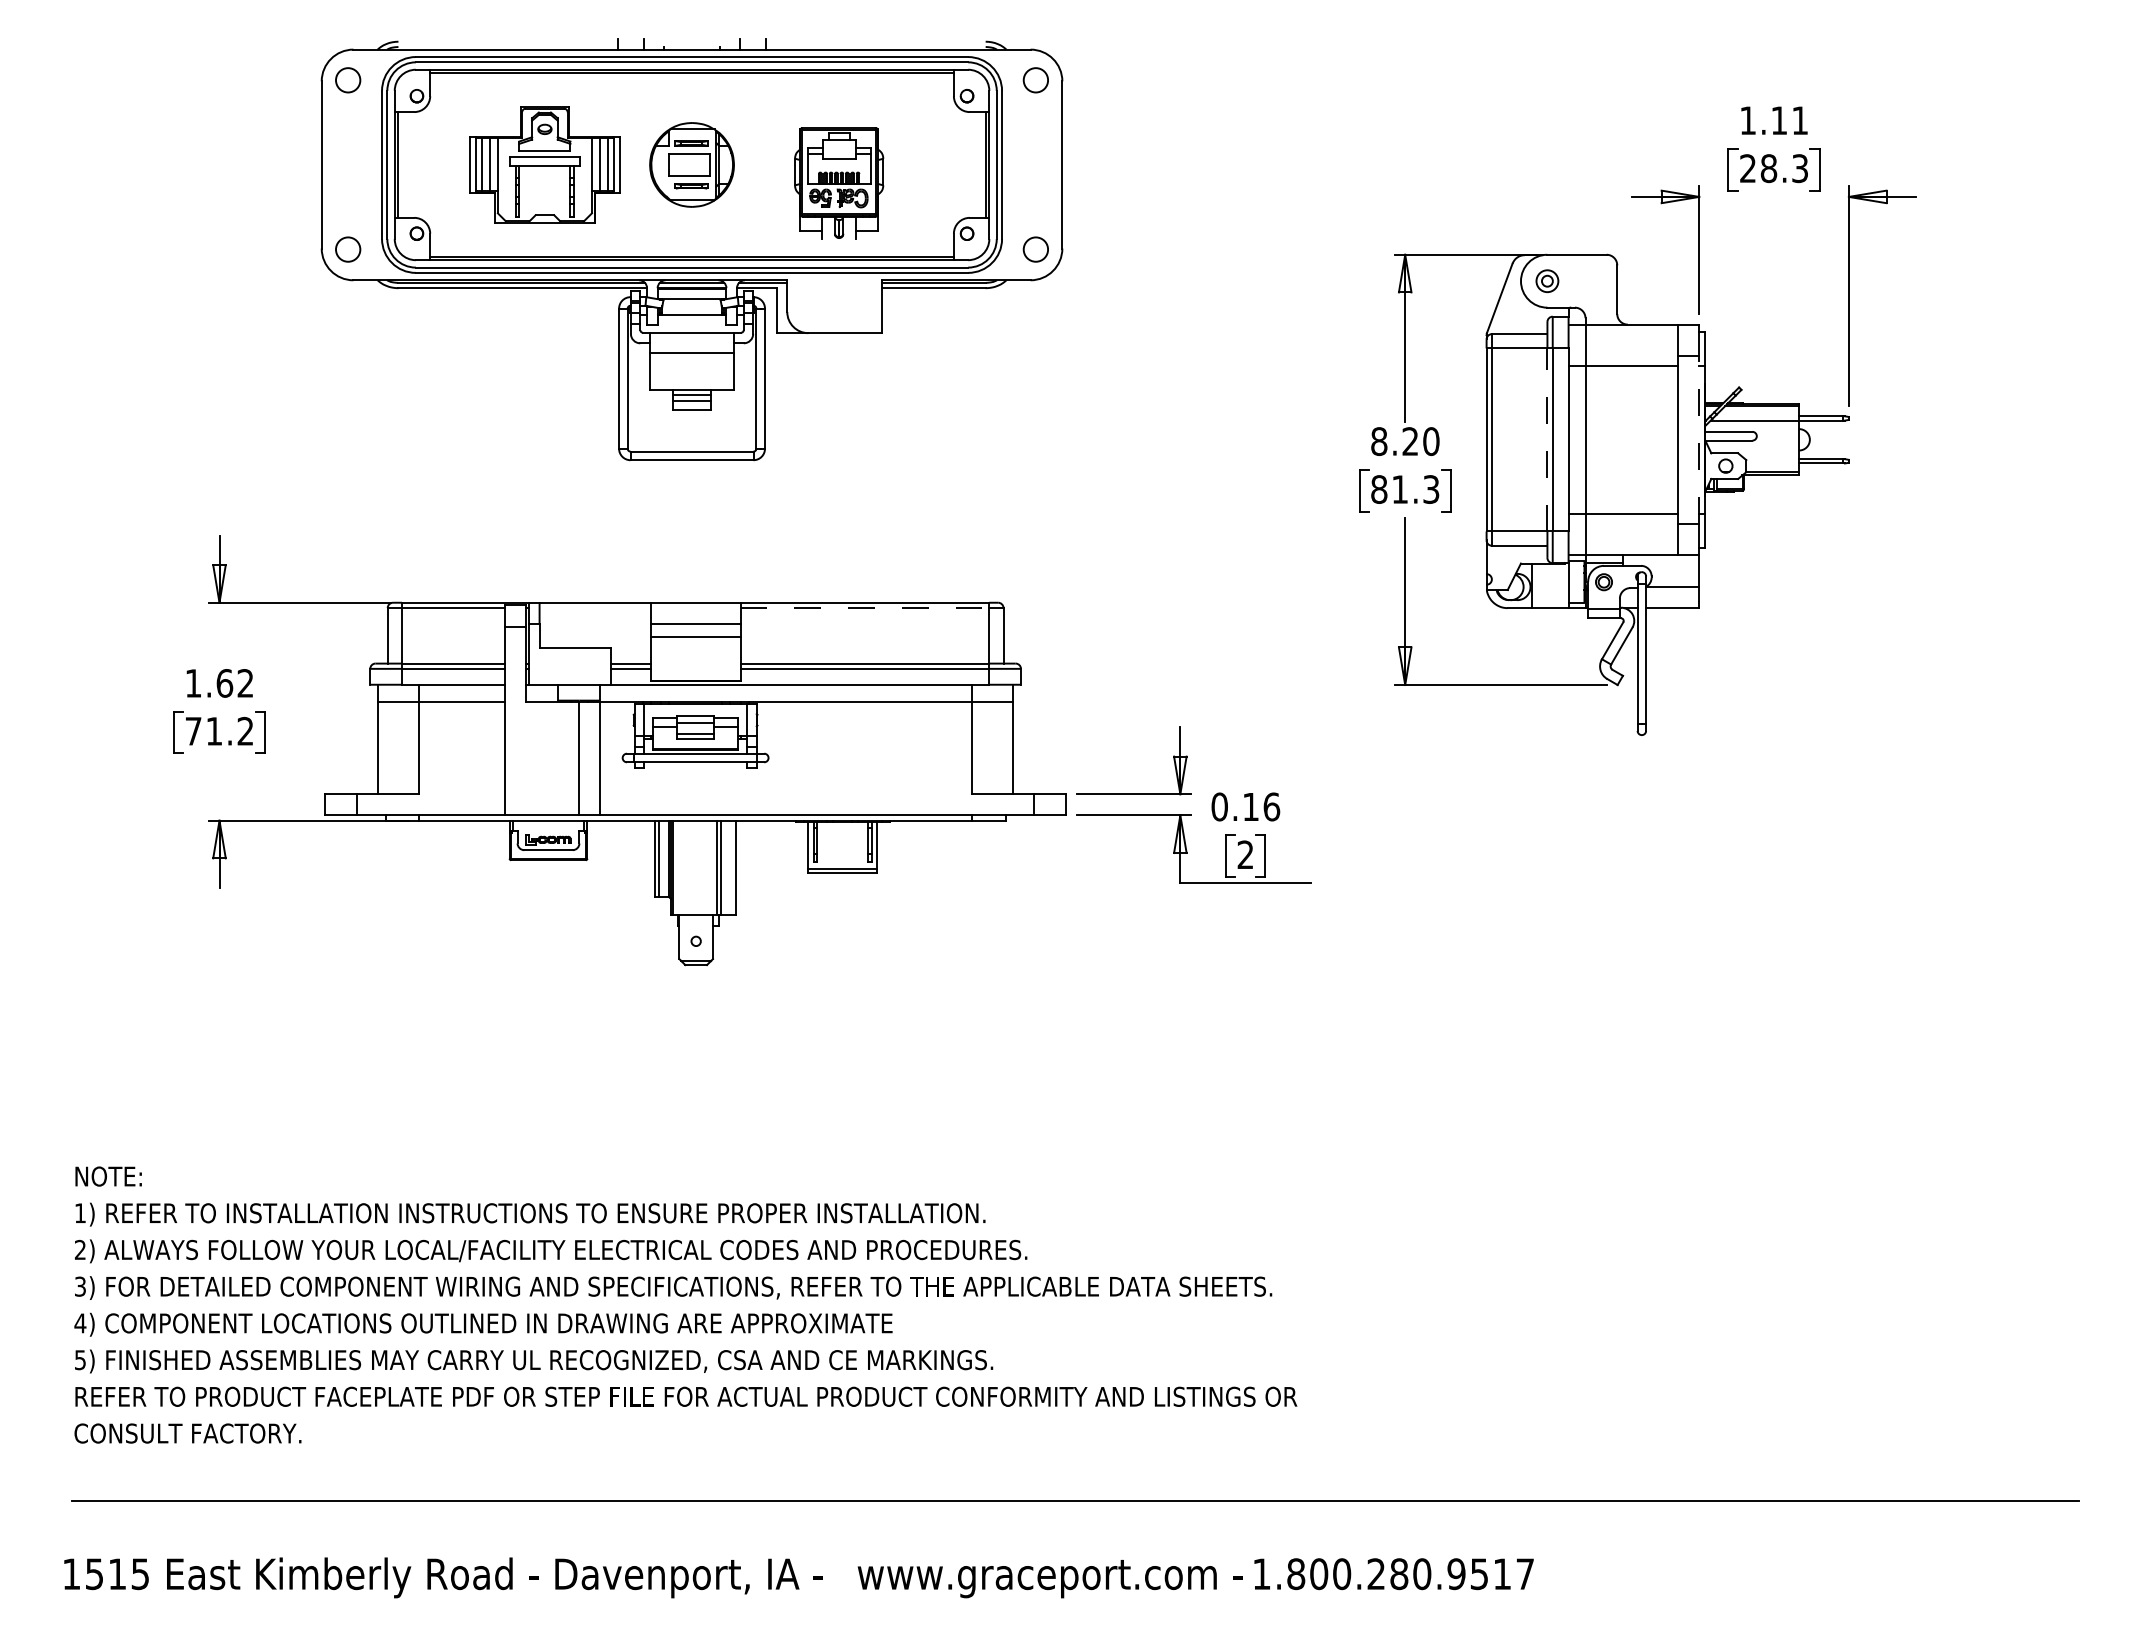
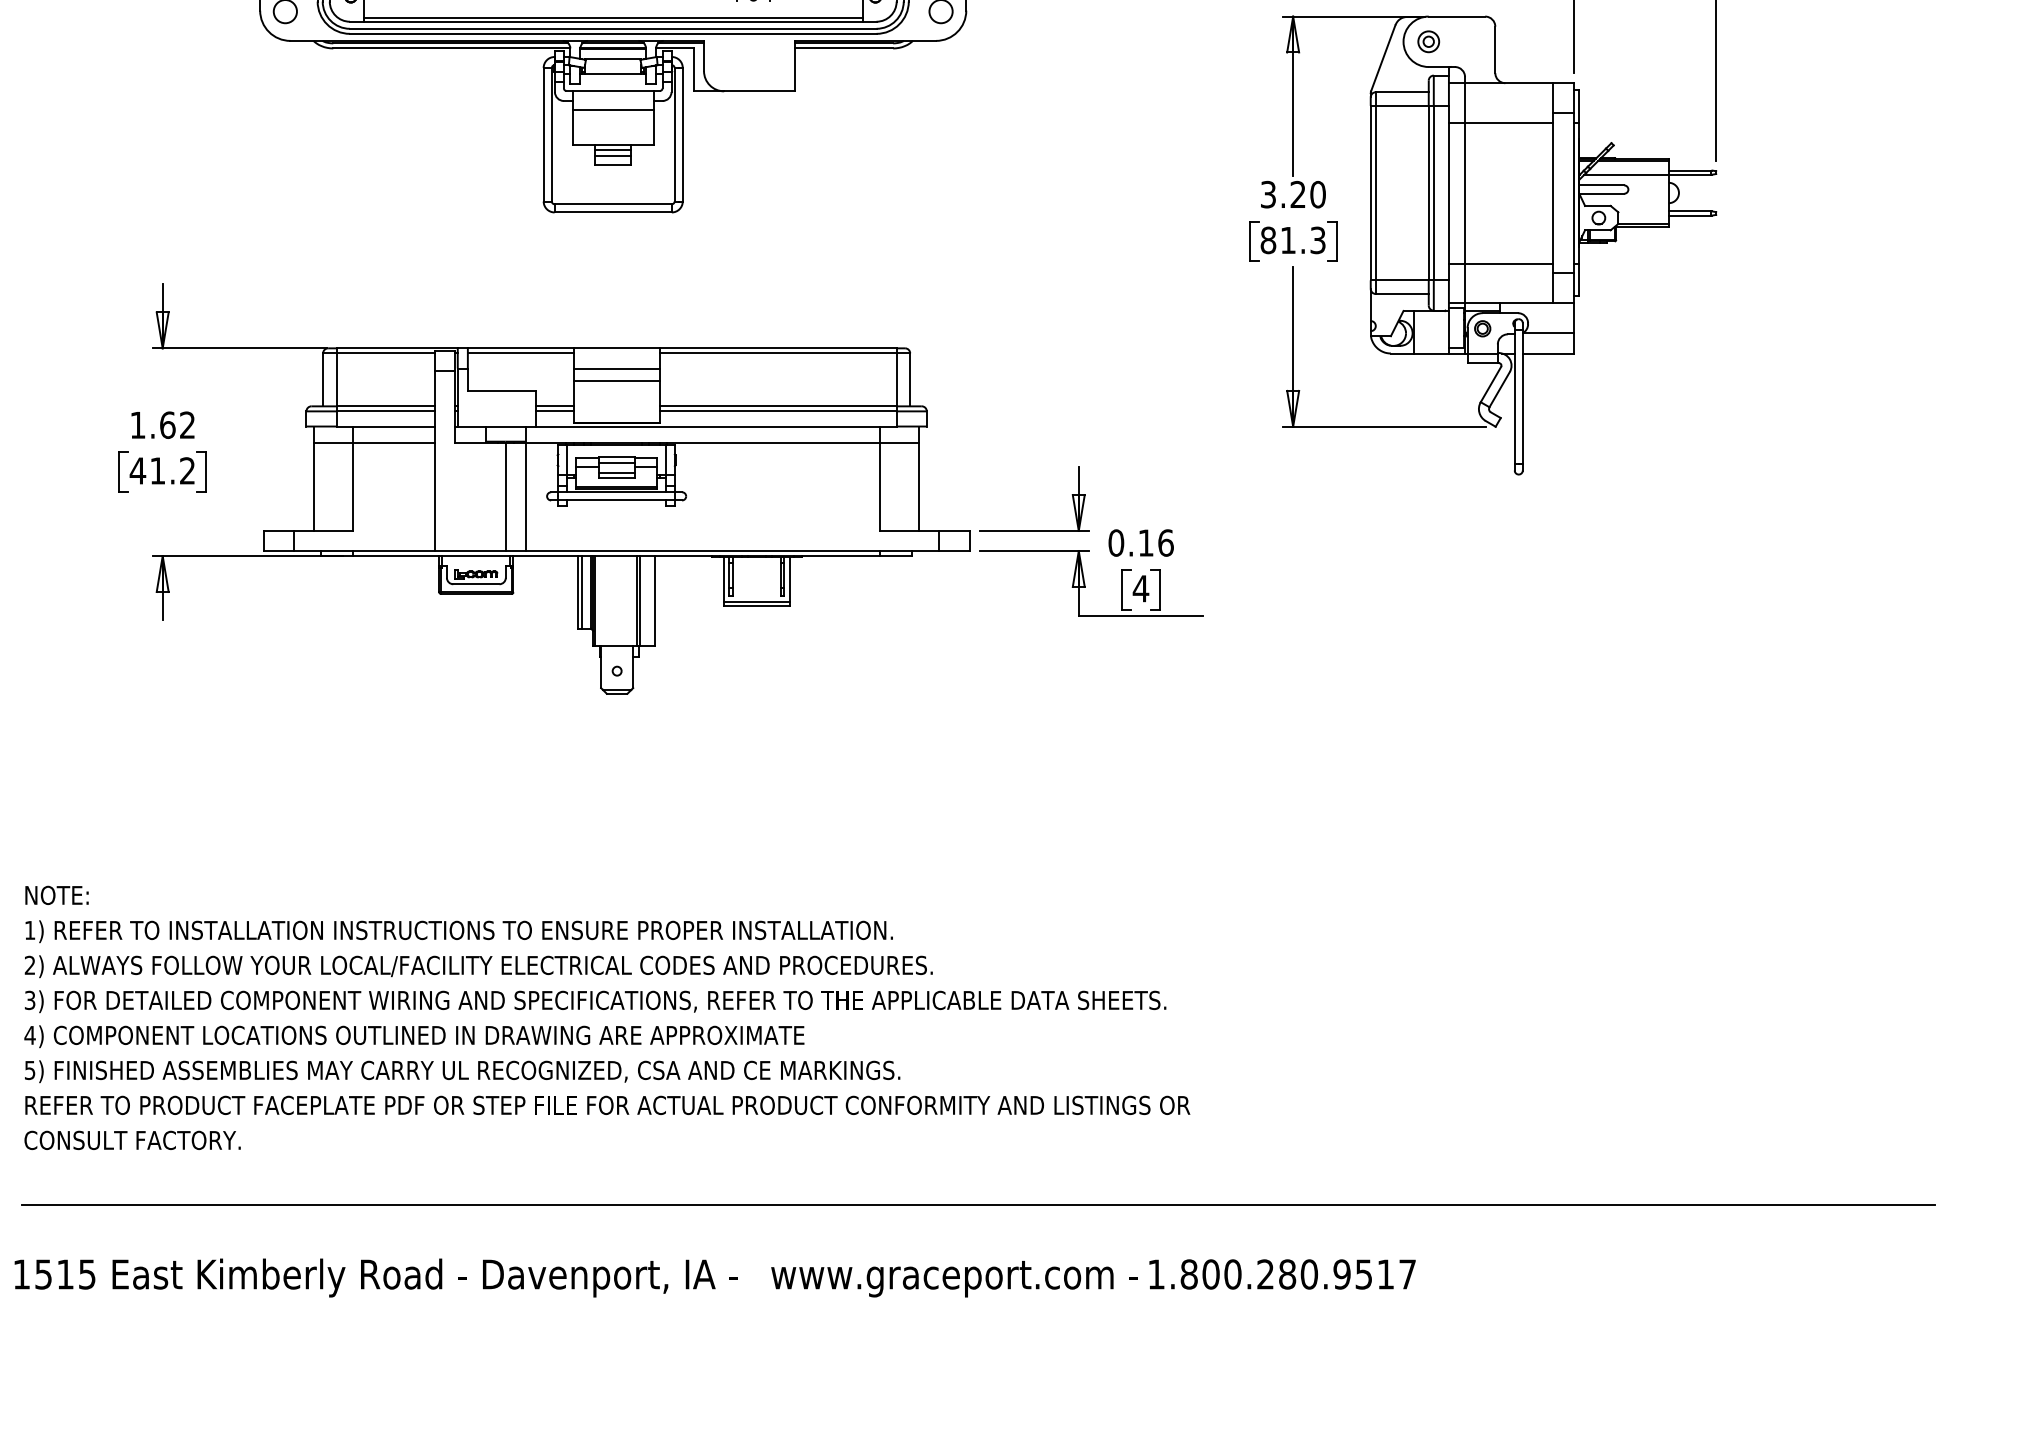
line: (1547, 439) -> (1428, 192), dashed -> solid
line: (1699, 439) -> (1573, 192), dashed -> solid
text: (1379, 441) -> (1268, 194), 8.20 -> 3.20
line: (594, 608) -> (520, 353), added
line: (865, 608) -> (778, 353), dashed -> solid
text: (193, 731) -> (137, 471), 71.2 -> 41.2
text: (1245, 854) -> (1140, 588), 2 -> 4

